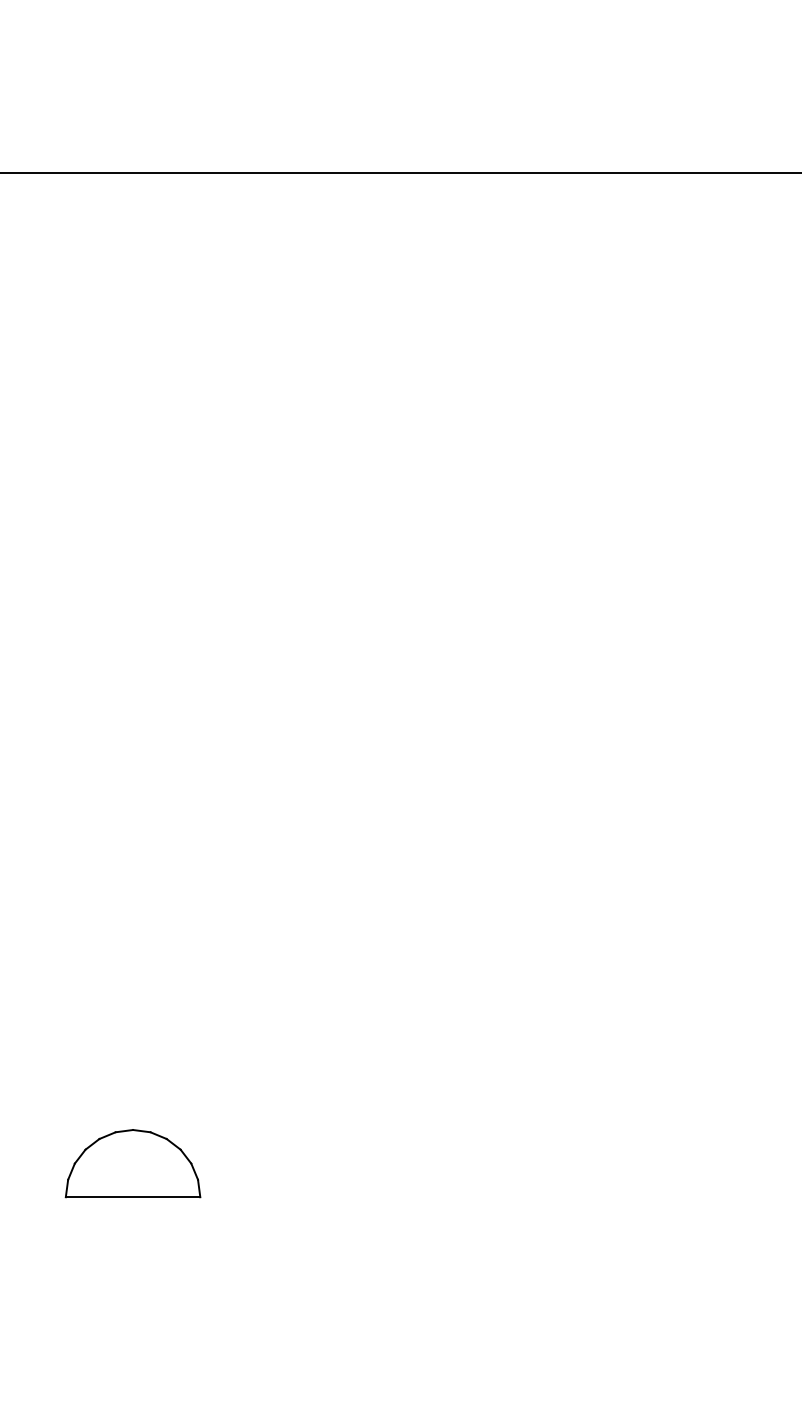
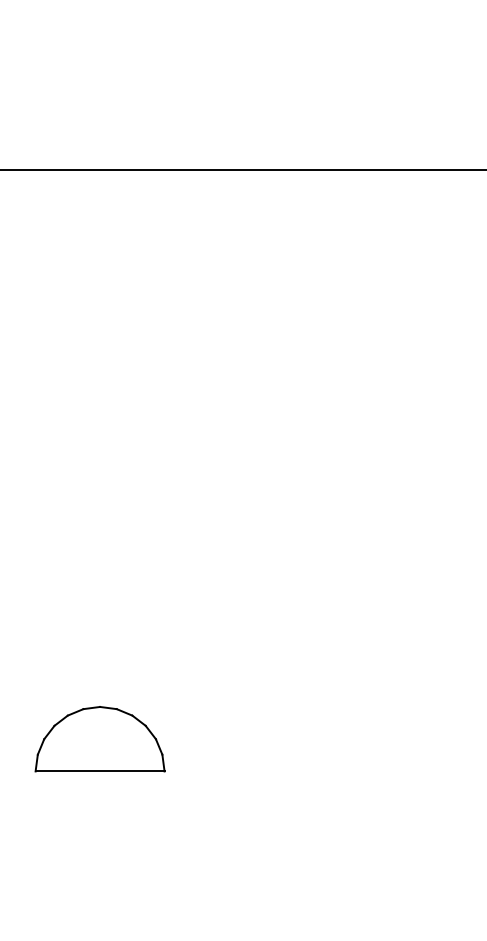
part: (132, 1163) -> (99, 739), size x1.67

